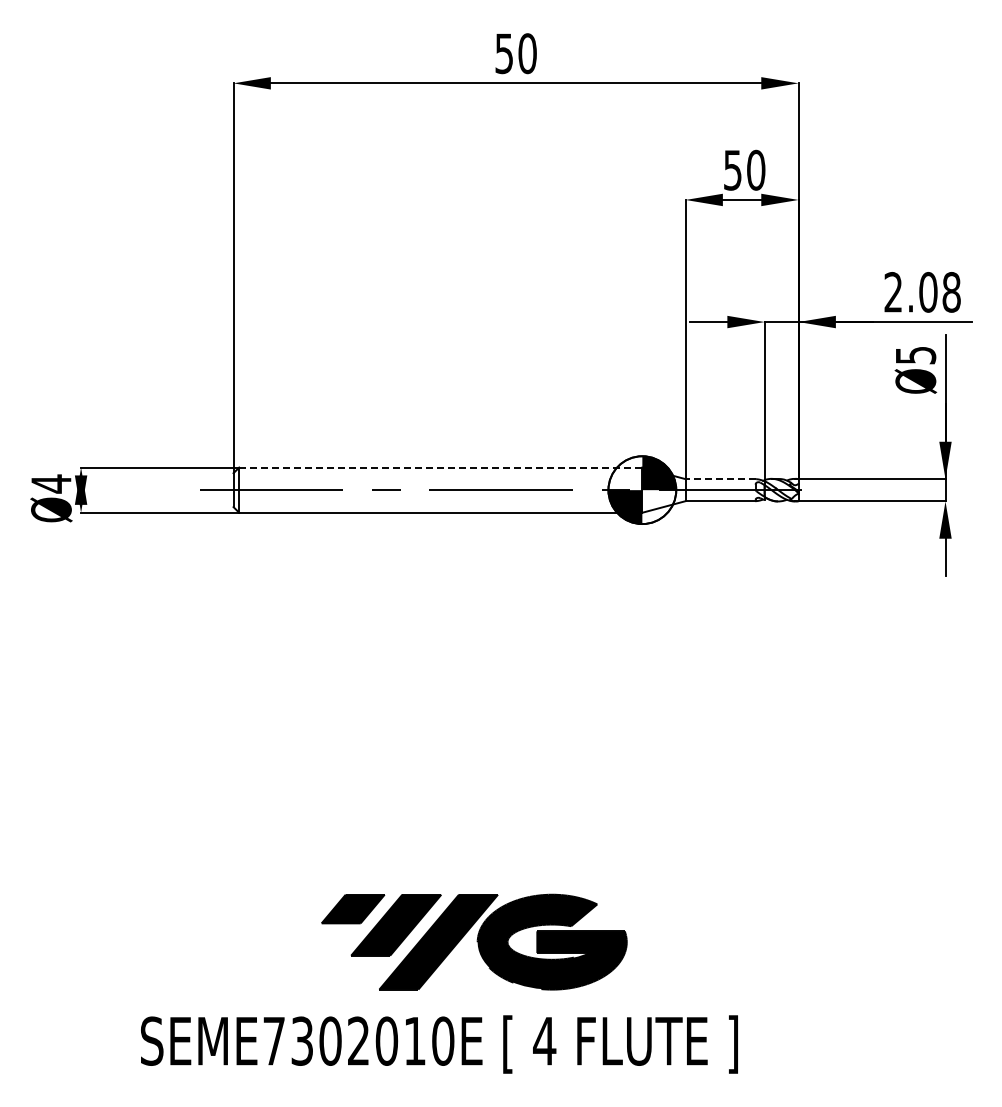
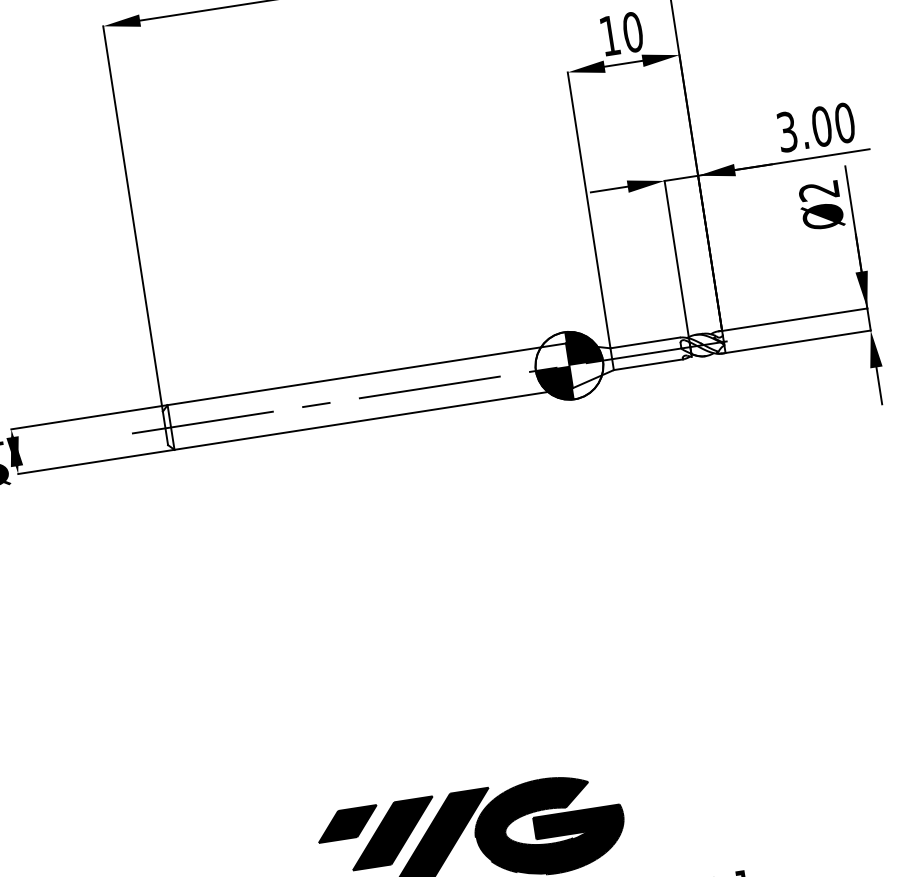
text: (732, 170) -> (609, 36), 50 -> 10
text: (922, 292) -> (816, 127), 2.08 -> 3.00
text: (915, 355) -> (818, 190), Ø5 -> Ø2
line: (440, 467) -> (366, 374), dashed -> solid
line: (720, 479) -> (645, 343), dashed -> solid

